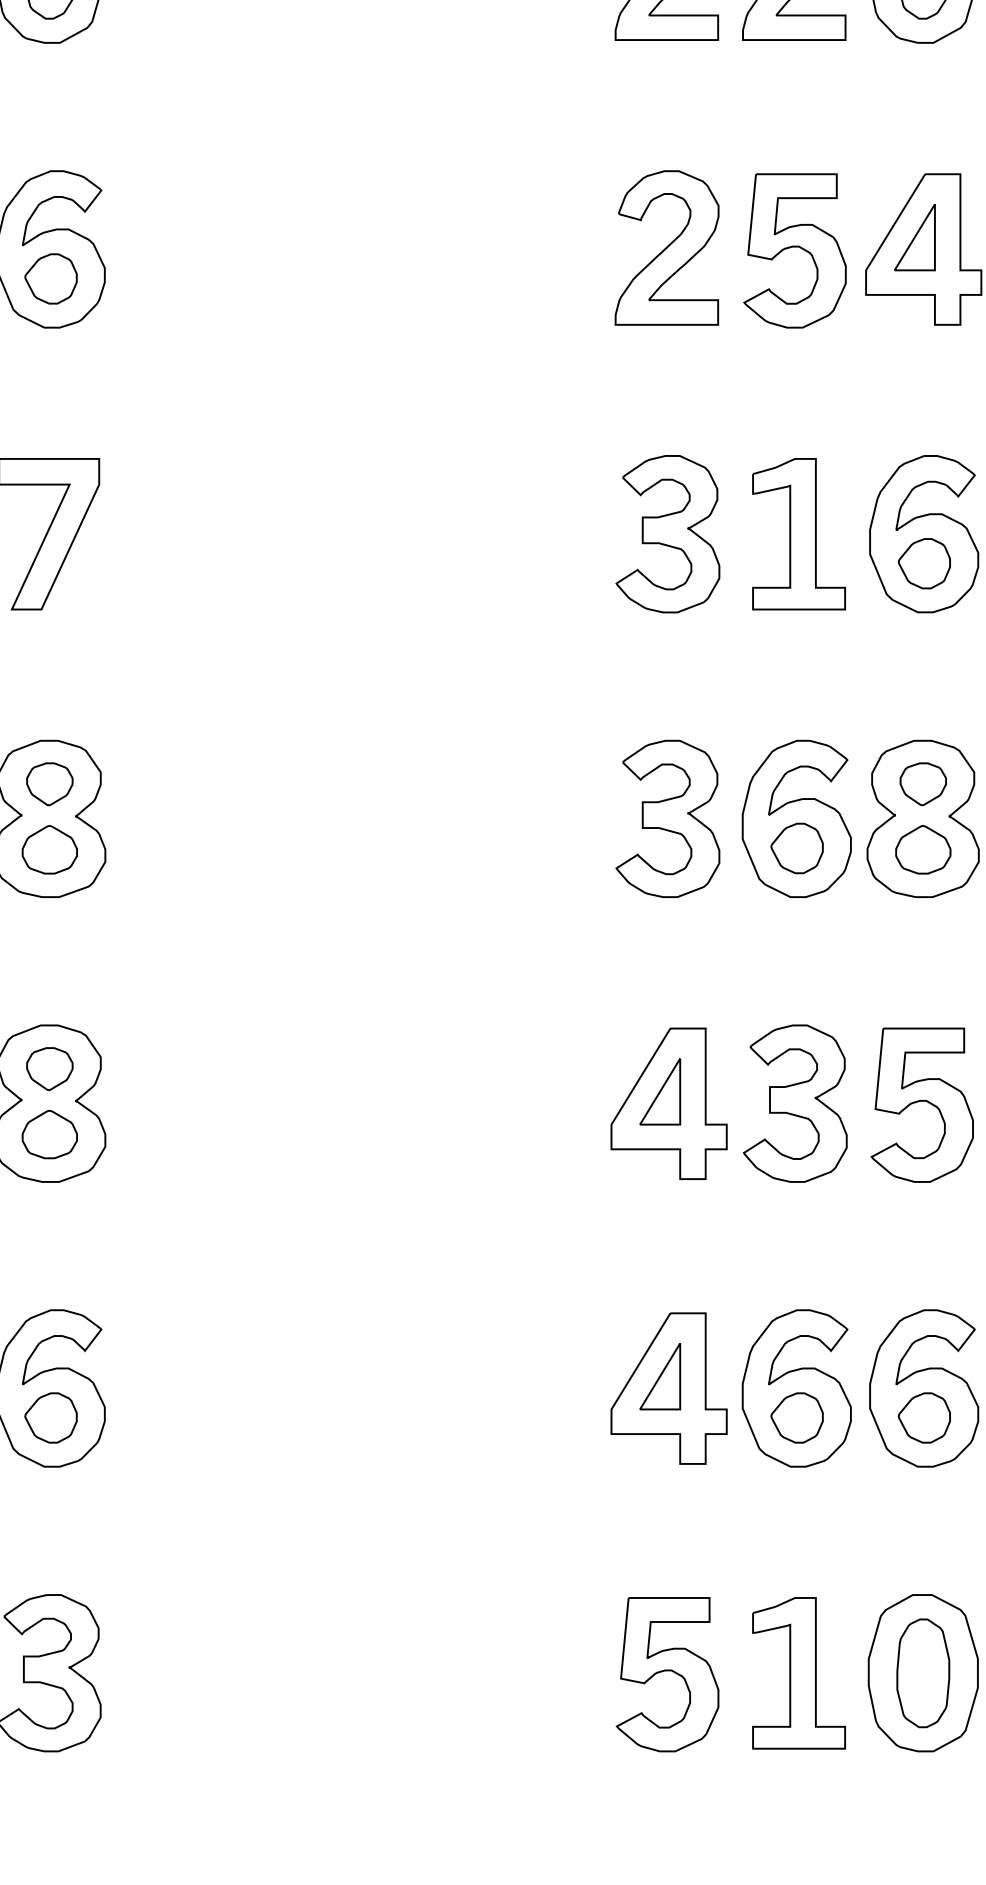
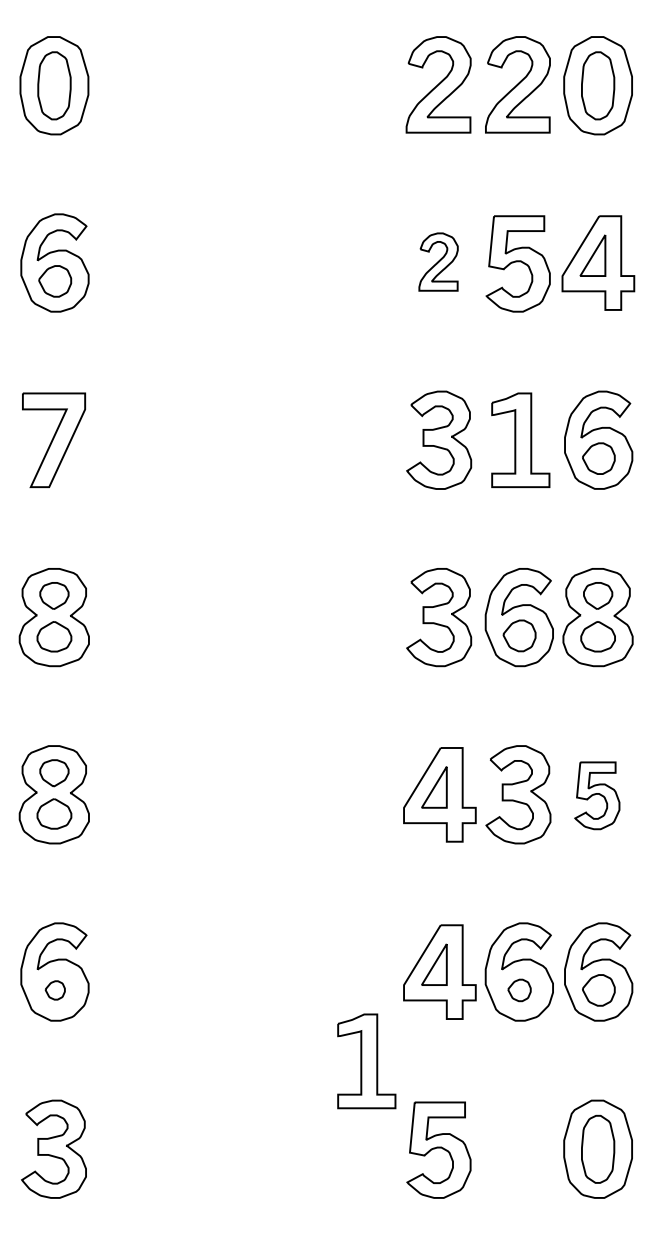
part: (666, 246) -> (438, 261), size x0.6
part: (920, 1104) -> (596, 795), size x0.7
part: (51, 1418) -> (55, 990), size x0.6
part: (796, 1418) -> (519, 990), size x0.7
part: (798, 1673) -> (366, 1061), moved

